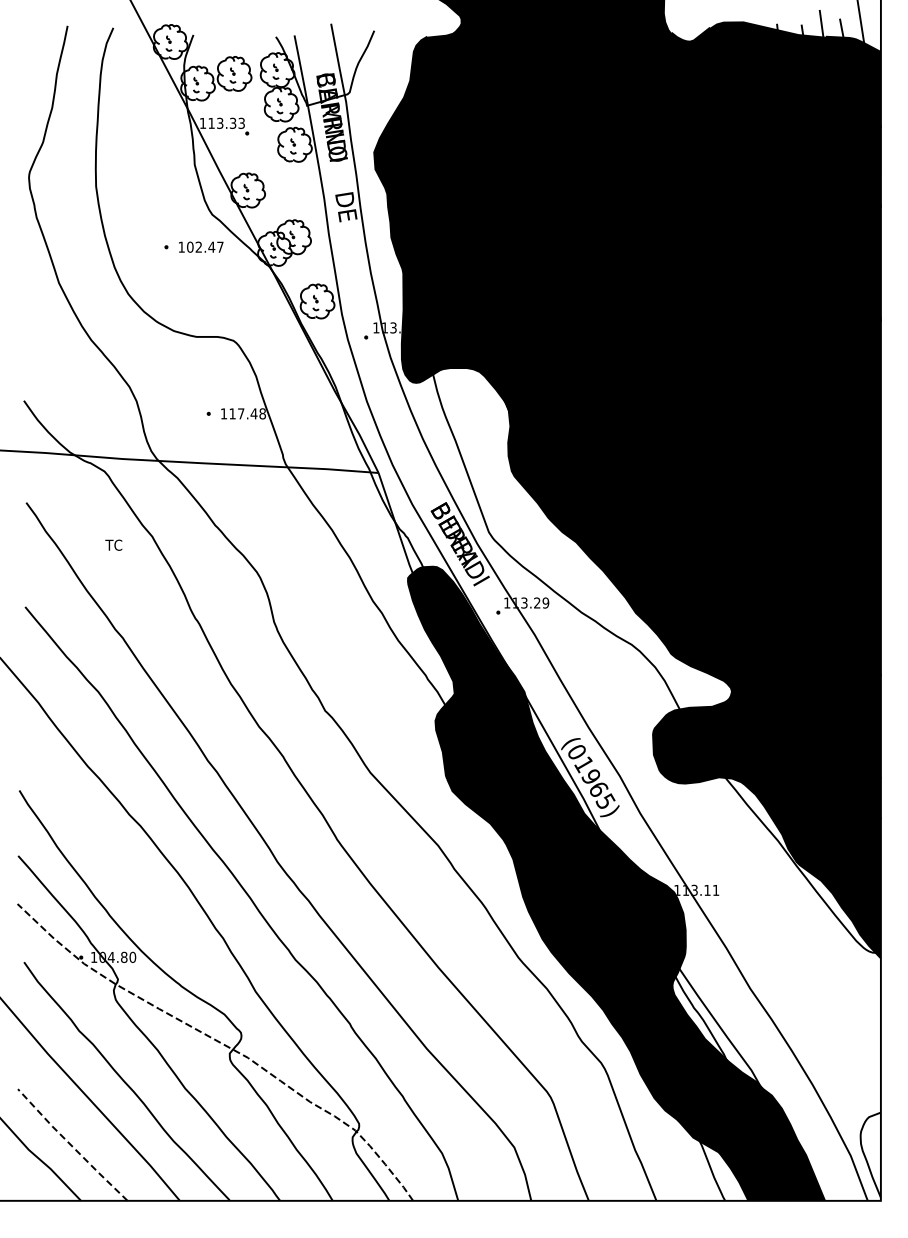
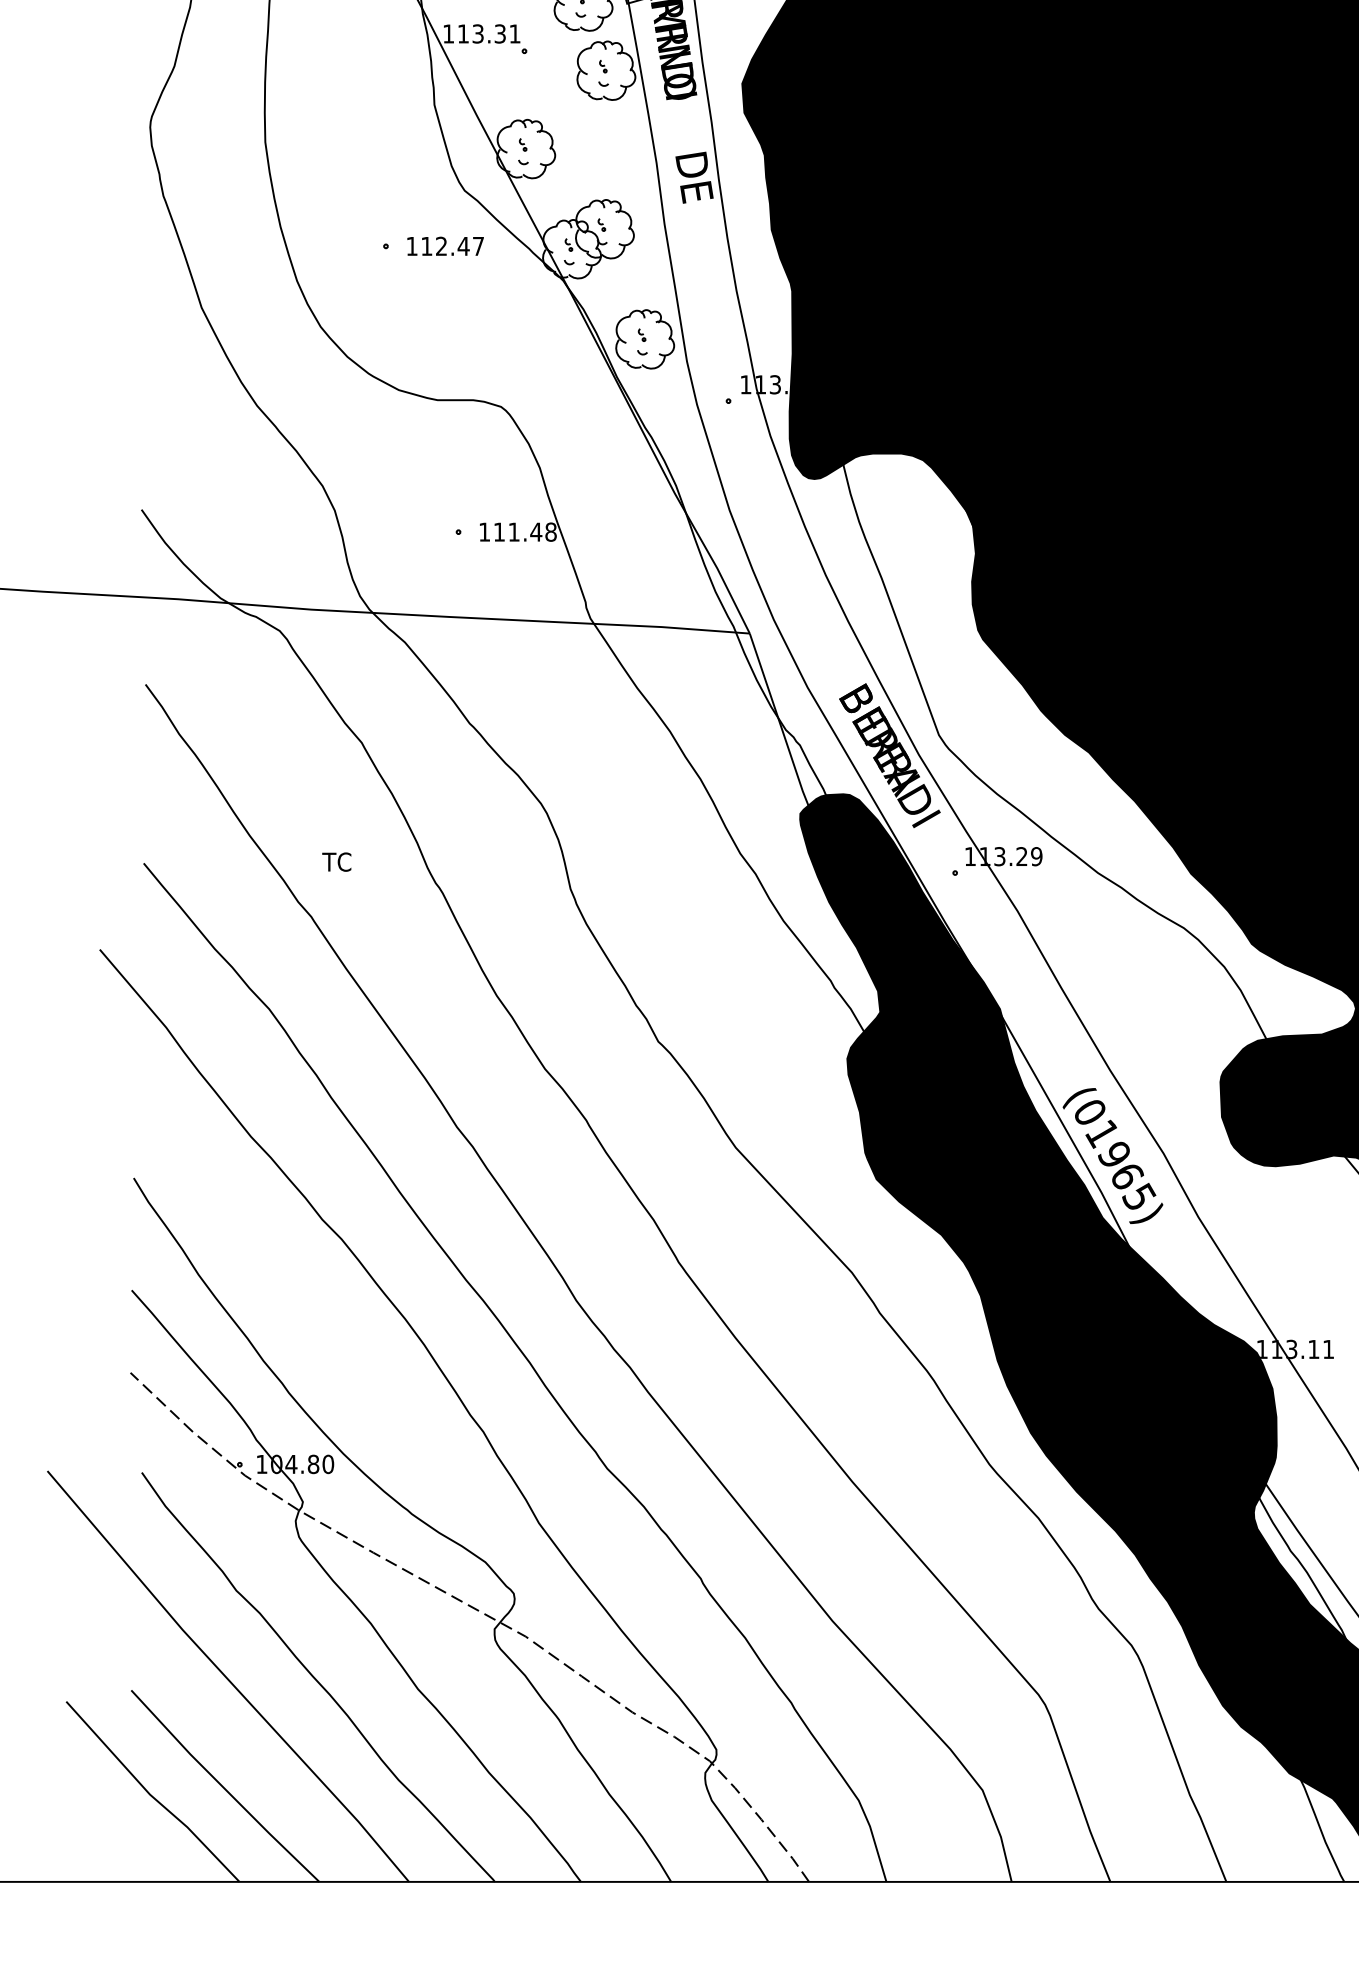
text: (241, 122) -> (514, 32), 113.33 -> 113.31
text: (190, 246) -> (427, 245), 102.47 -> 112.47
text: (241, 413) -> (514, 531), 117.48 -> 111.48
text: (113, 544) -> (336, 860), moved
line: (71, 1145) -> (223, 1786), dashed -> solid

